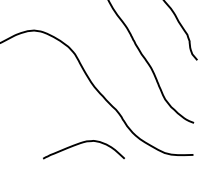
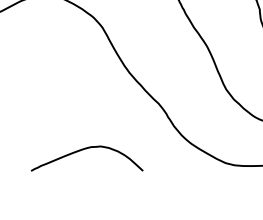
curve: (80, 144) -> (82, 151), moved

